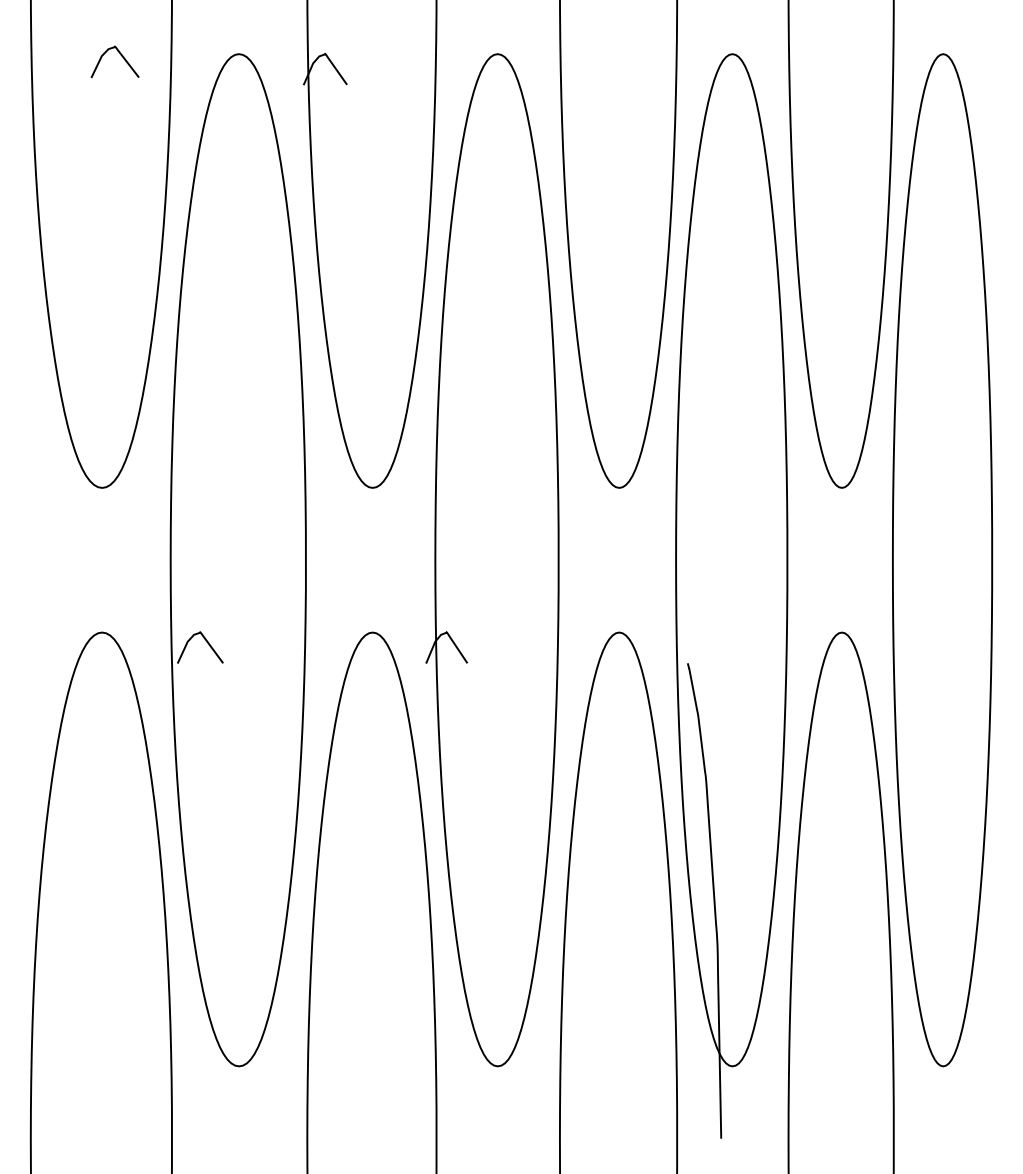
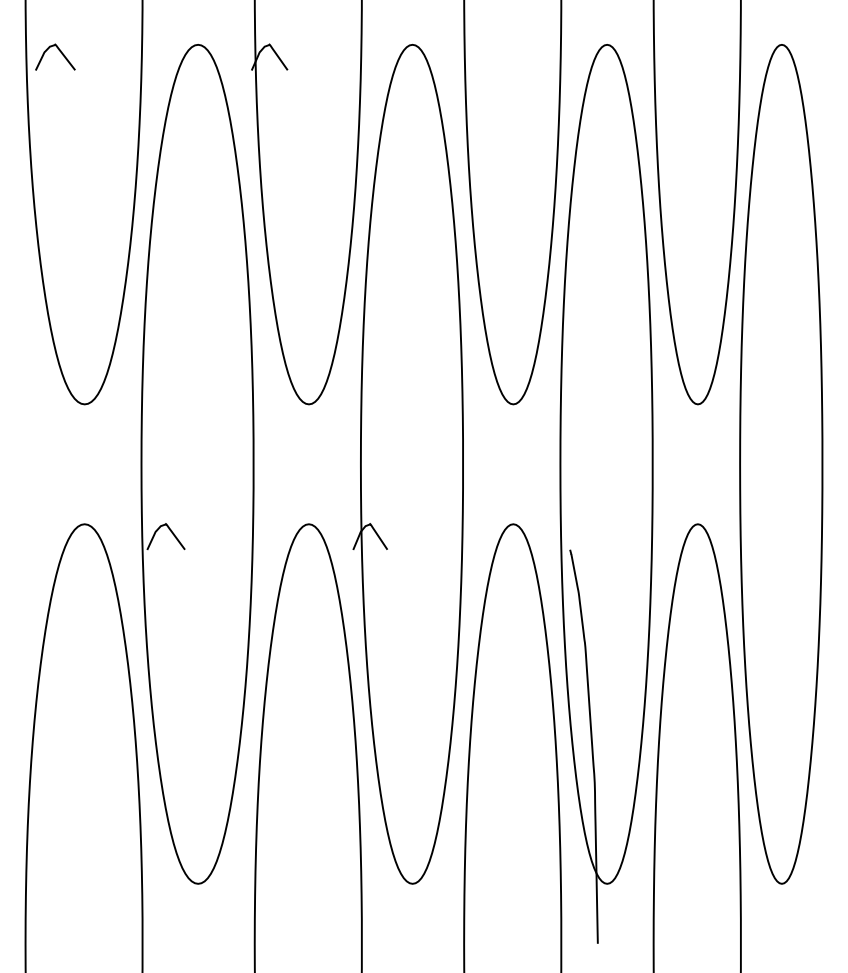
curve: (122, 58) -> (61, 54), moved

